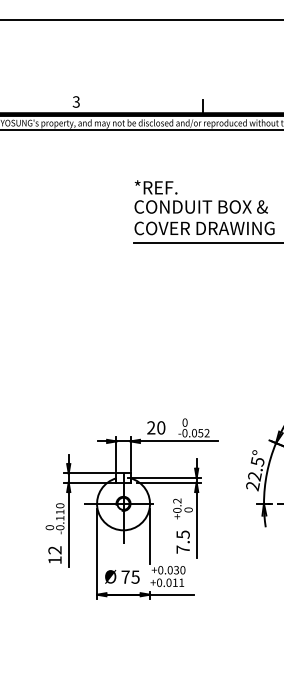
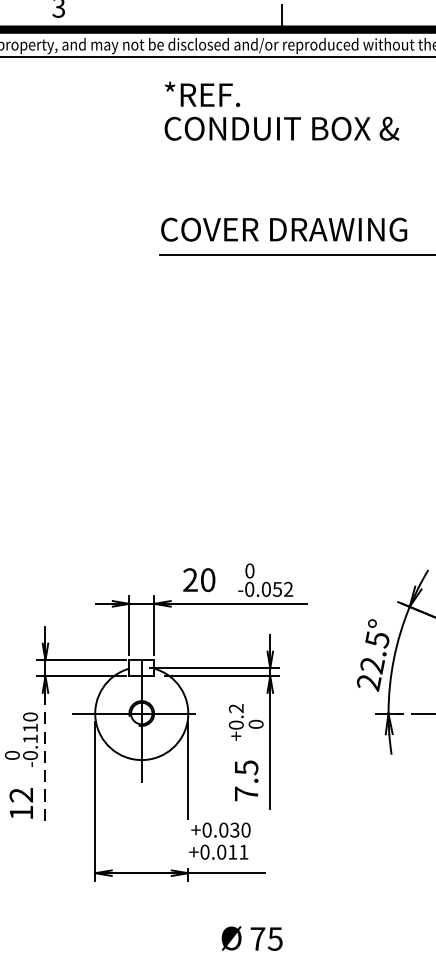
text: (200, 196) -> (280, 110), moved
line: (68, 530) -> (45, 760), solid -> dashed
text: (122, 576) -> (252, 937), moved

